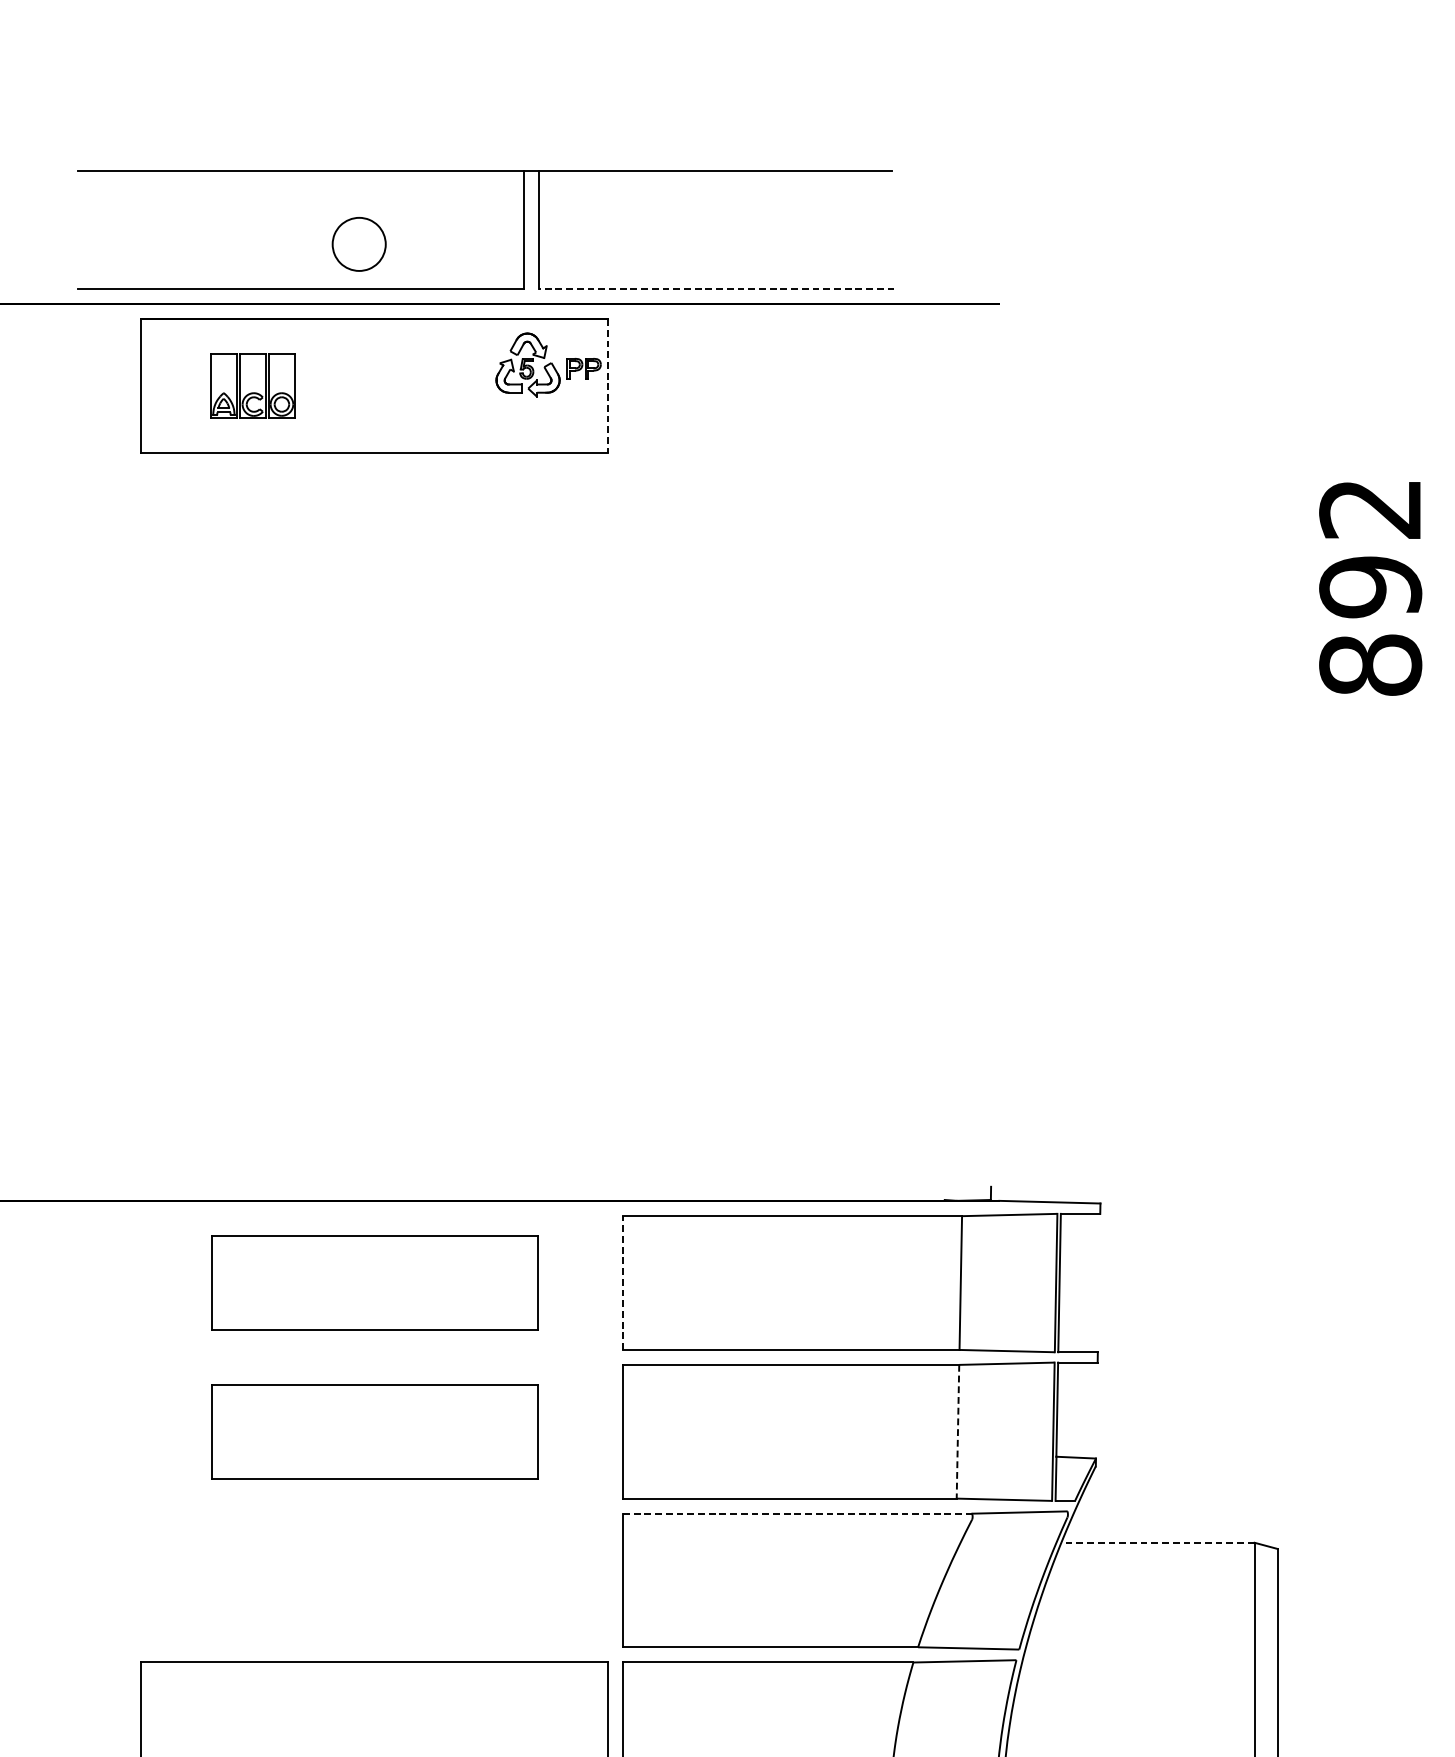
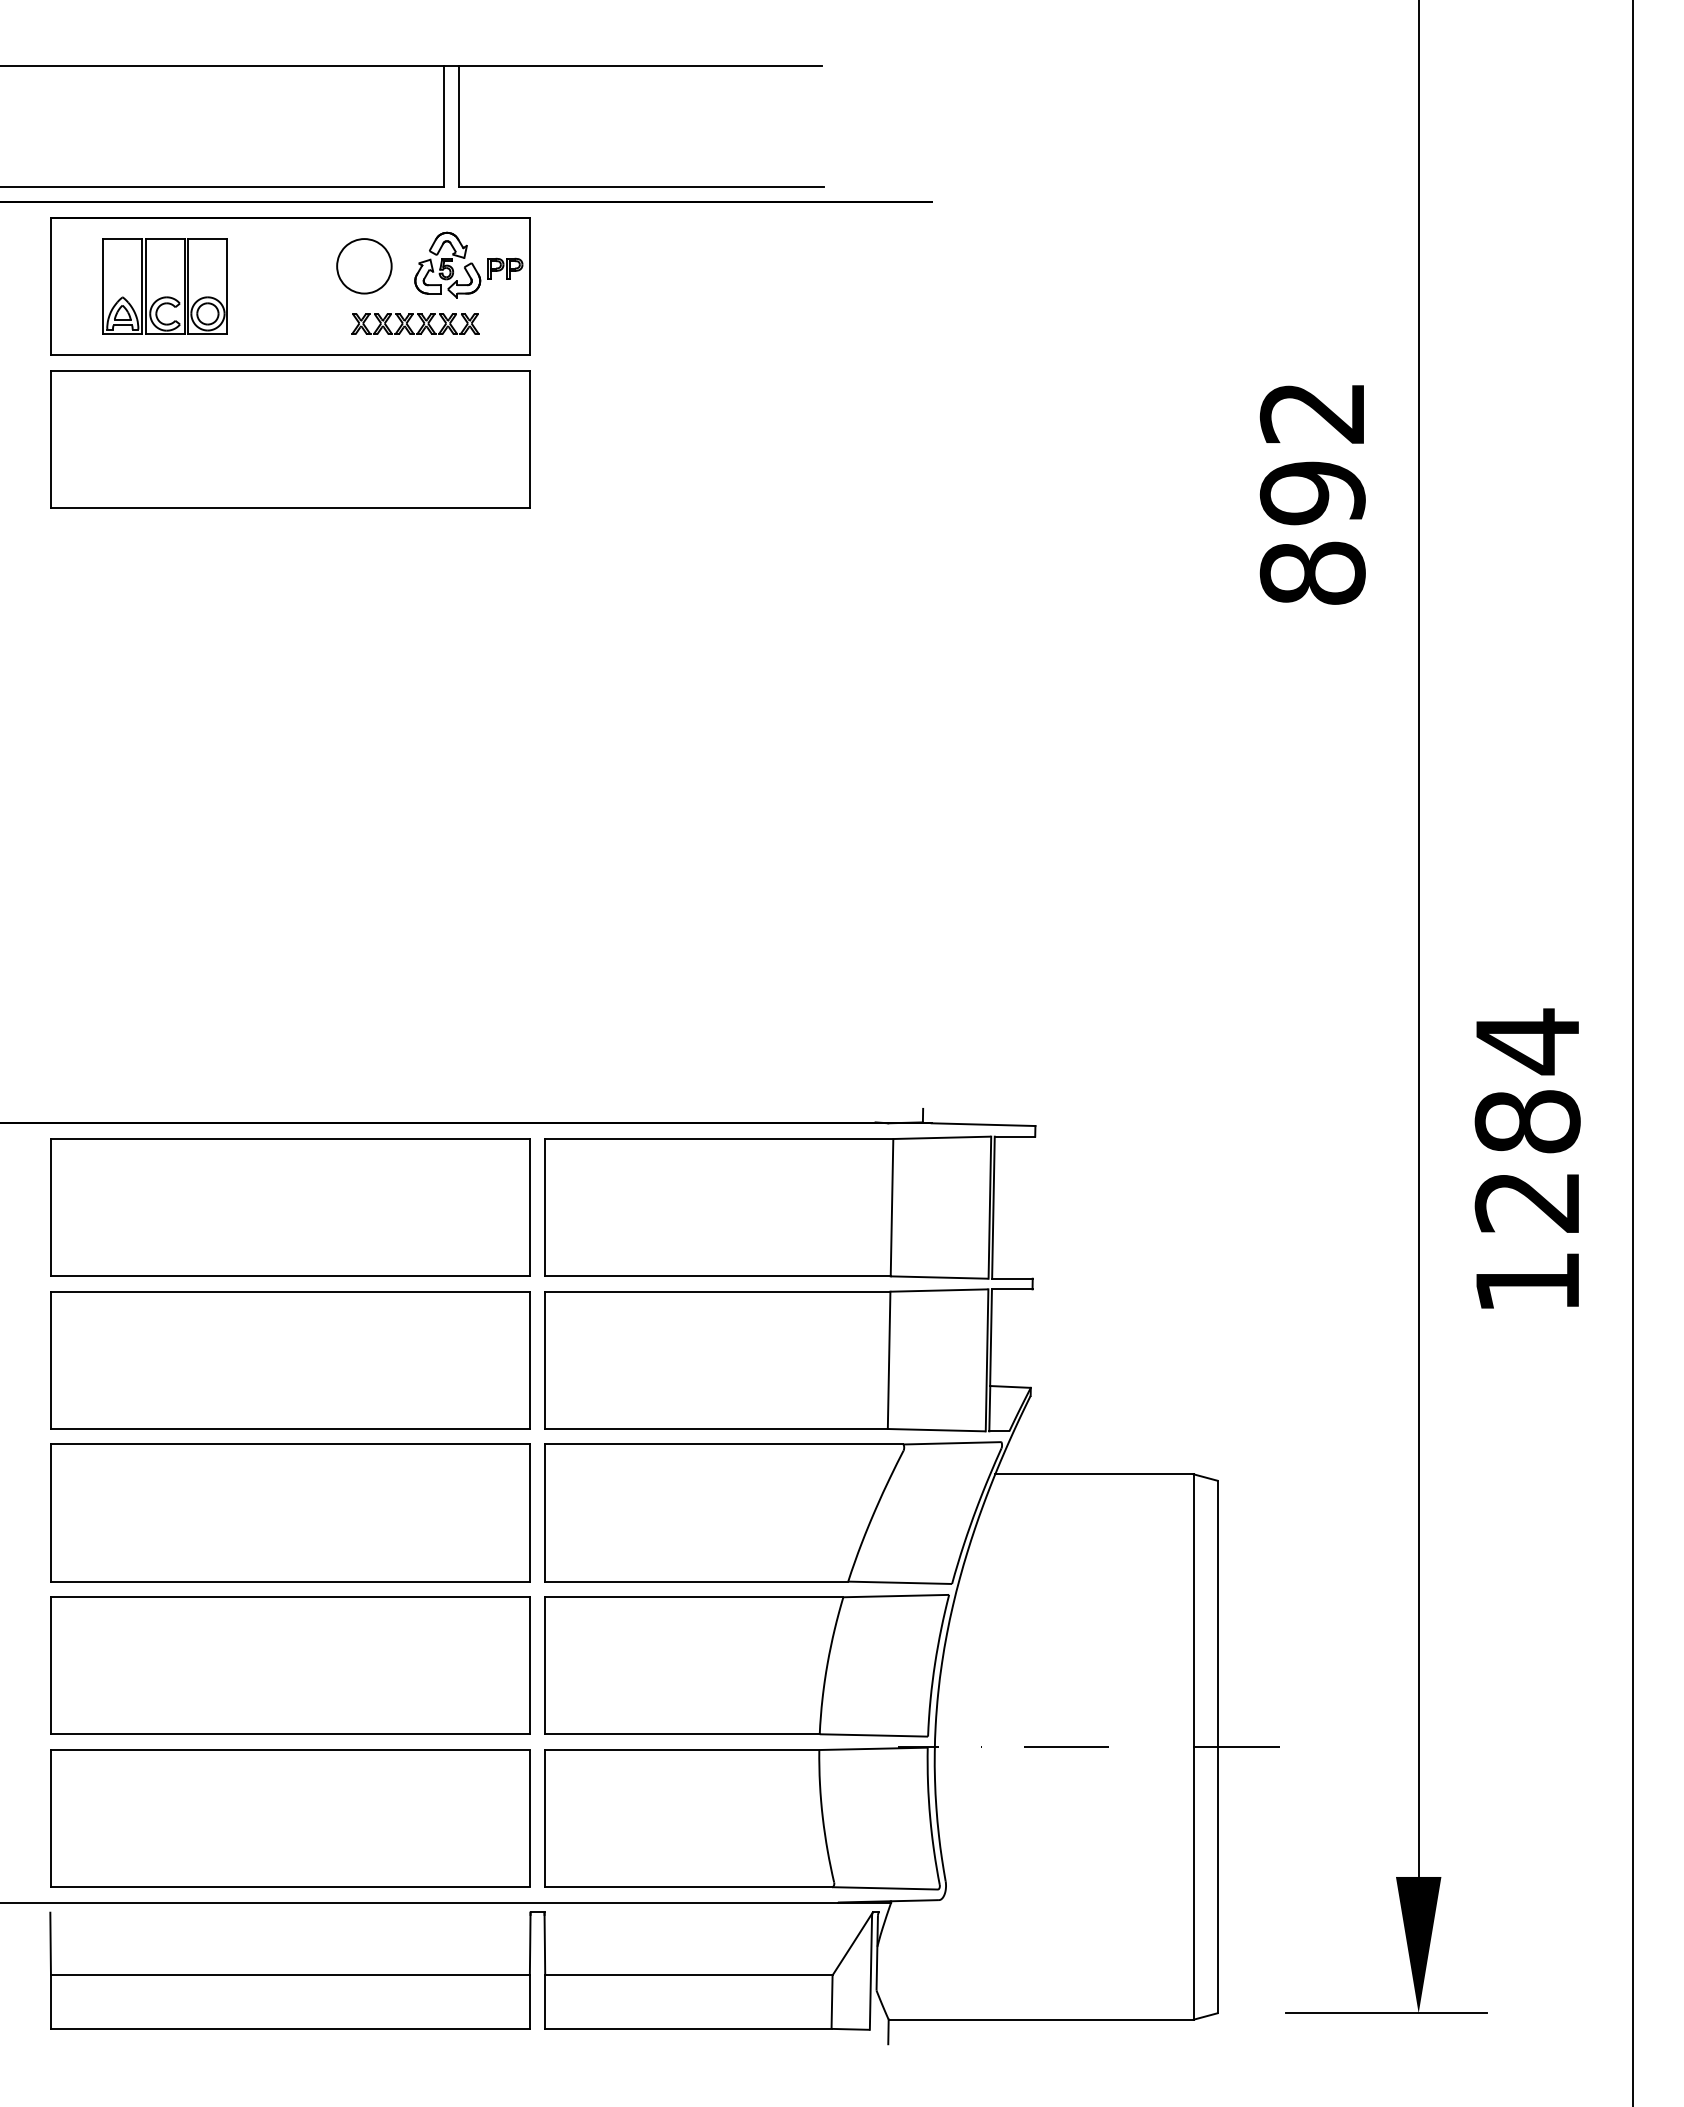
part: (359, 244) -> (364, 266), moved
line: (715, 289) -> (640, 187), dashed -> solid
part: (252, 385) -> (164, 286), size x1.43
line: (608, 385) -> (530, 286), dashed -> solid
part: (491, 417) -> (410, 319), added
part: (374, 534) -> (290, 439), added
part: (374, 1282) -> (290, 1207), size x1.43
line: (623, 1282) -> (545, 1207), dashed -> solid
part: (374, 1431) -> (290, 1360), size x1.43
line: (958, 1431) -> (889, 1360), dashed -> solid
line: (797, 1513) -> (724, 1444), dashed -> solid
line: (1157, 1542) -> (1093, 1474), dashed -> solid
part: (374, 1579) -> (290, 1512), added

